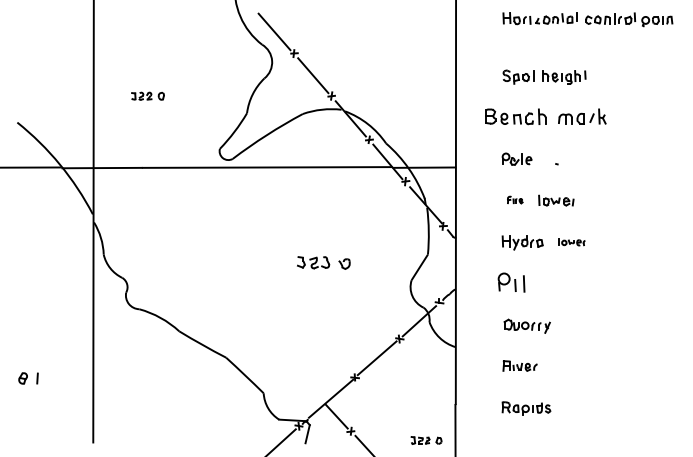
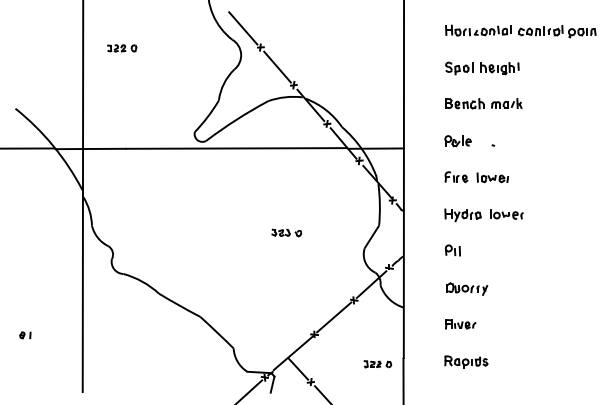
part: (587, 19) -> (520, 31), moved
part: (148, 96) -> (122, 48), moved
part: (545, 116) -> (483, 103), size x0.71
part: (515, 200) -> (456, 177), size x1.67
part: (571, 242) -> (506, 214), size x1.43
part: (323, 262) -> (286, 232), size x0.62
part: (510, 282) -> (452, 250), size x0.62
part: (28, 378) -> (25, 335), size x0.62
part: (426, 440) -> (377, 364), moved

